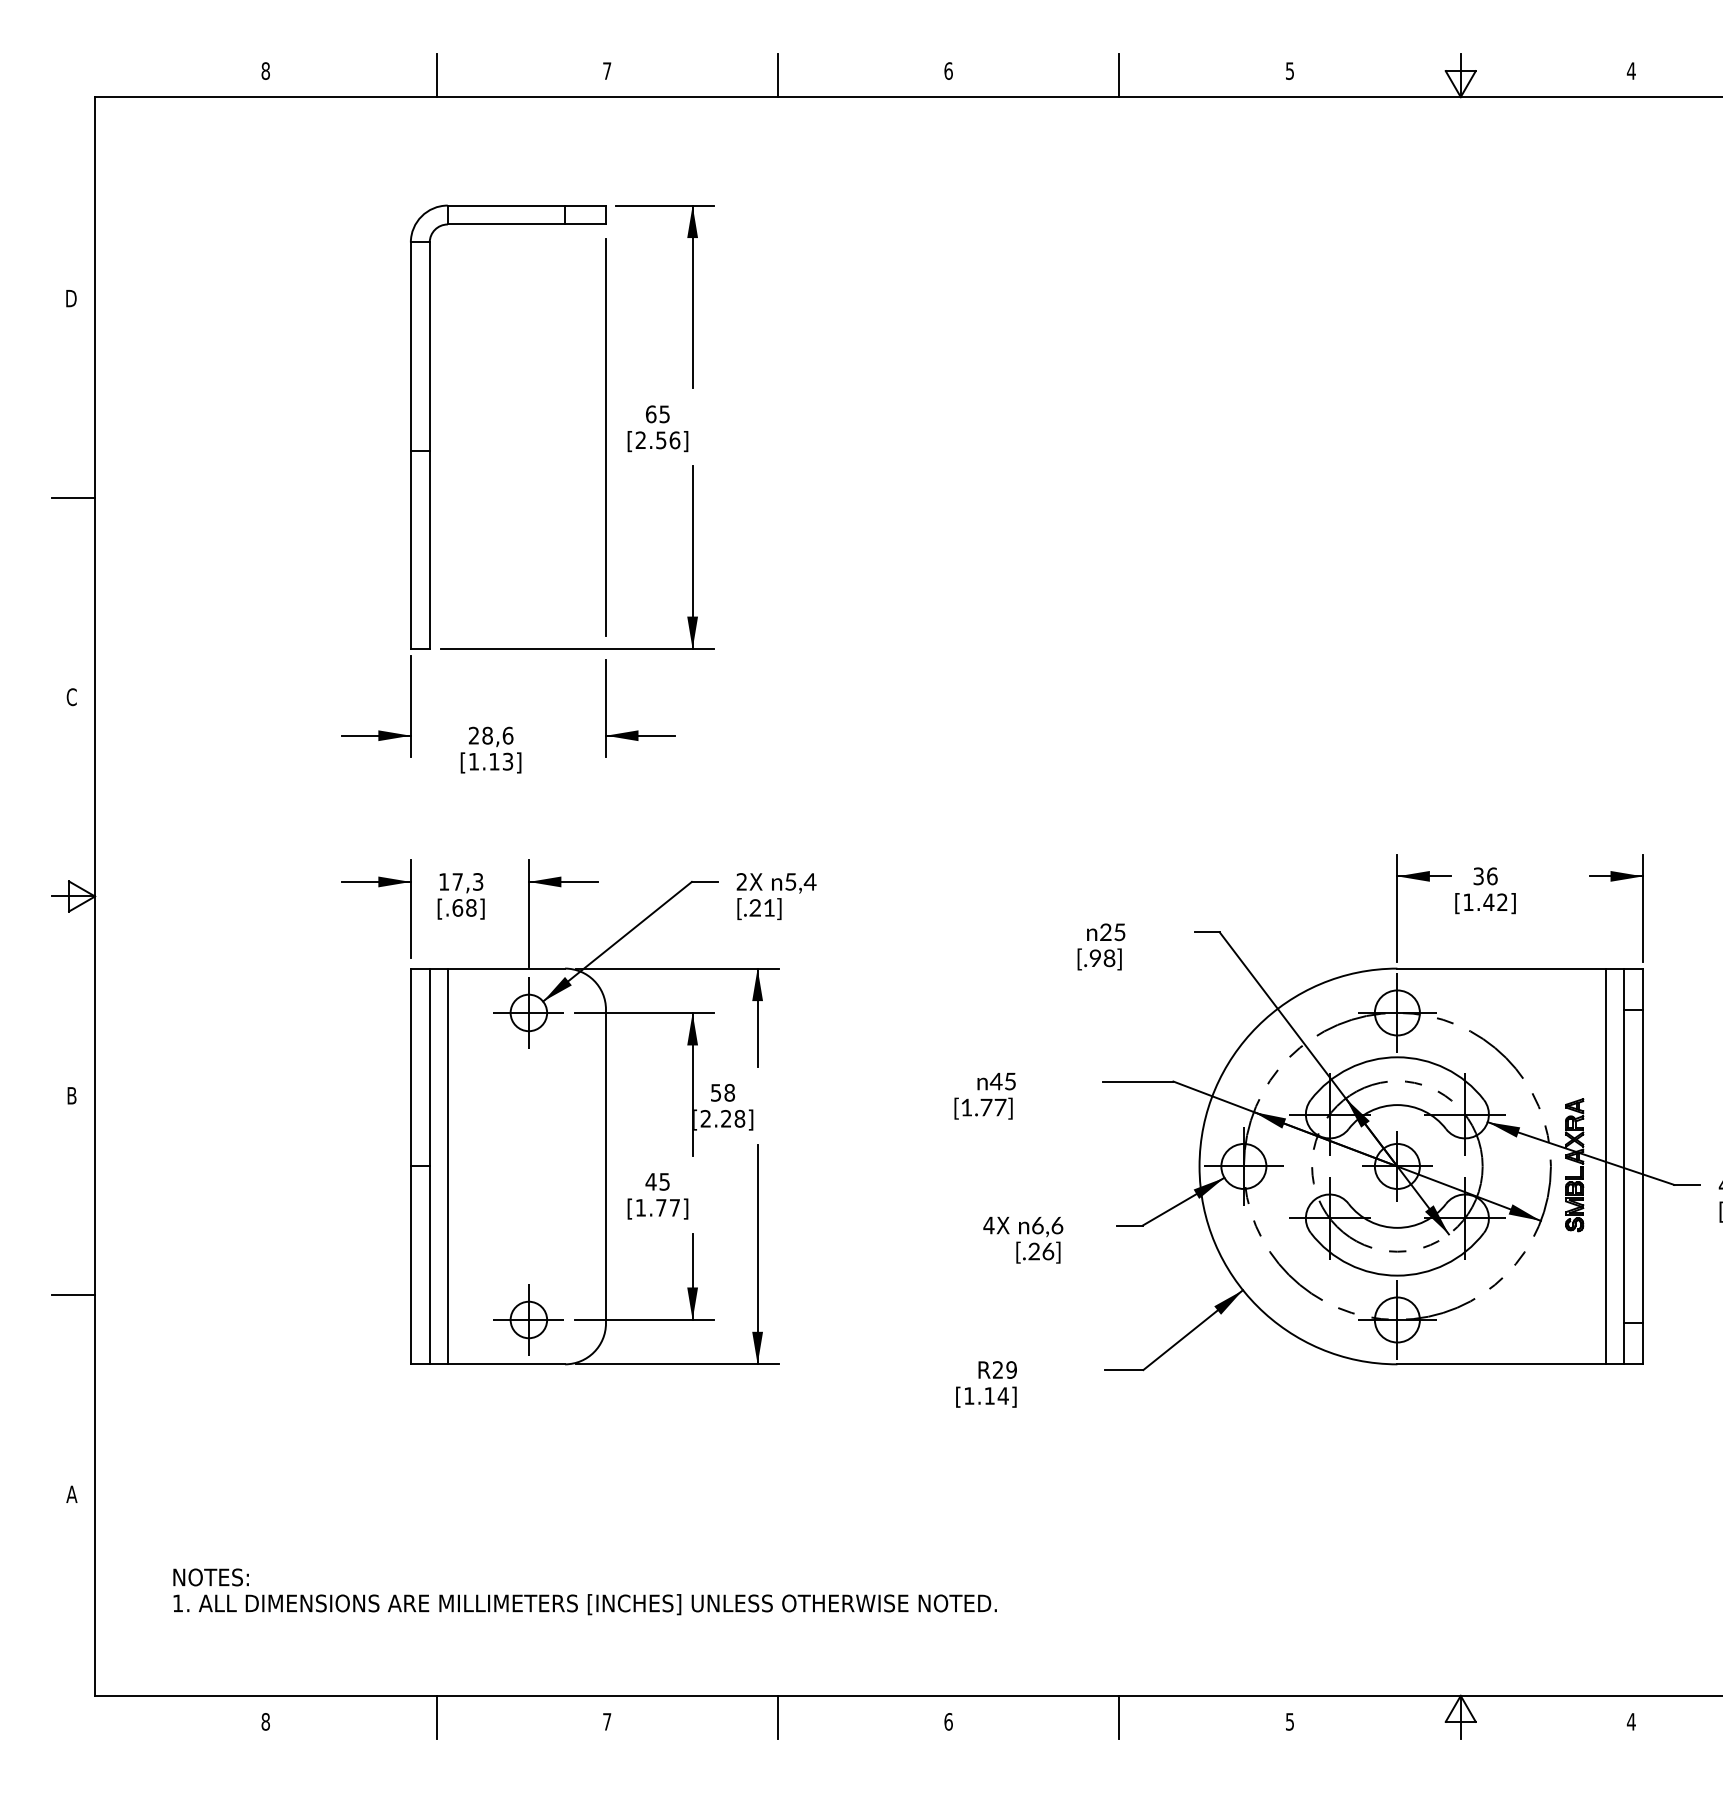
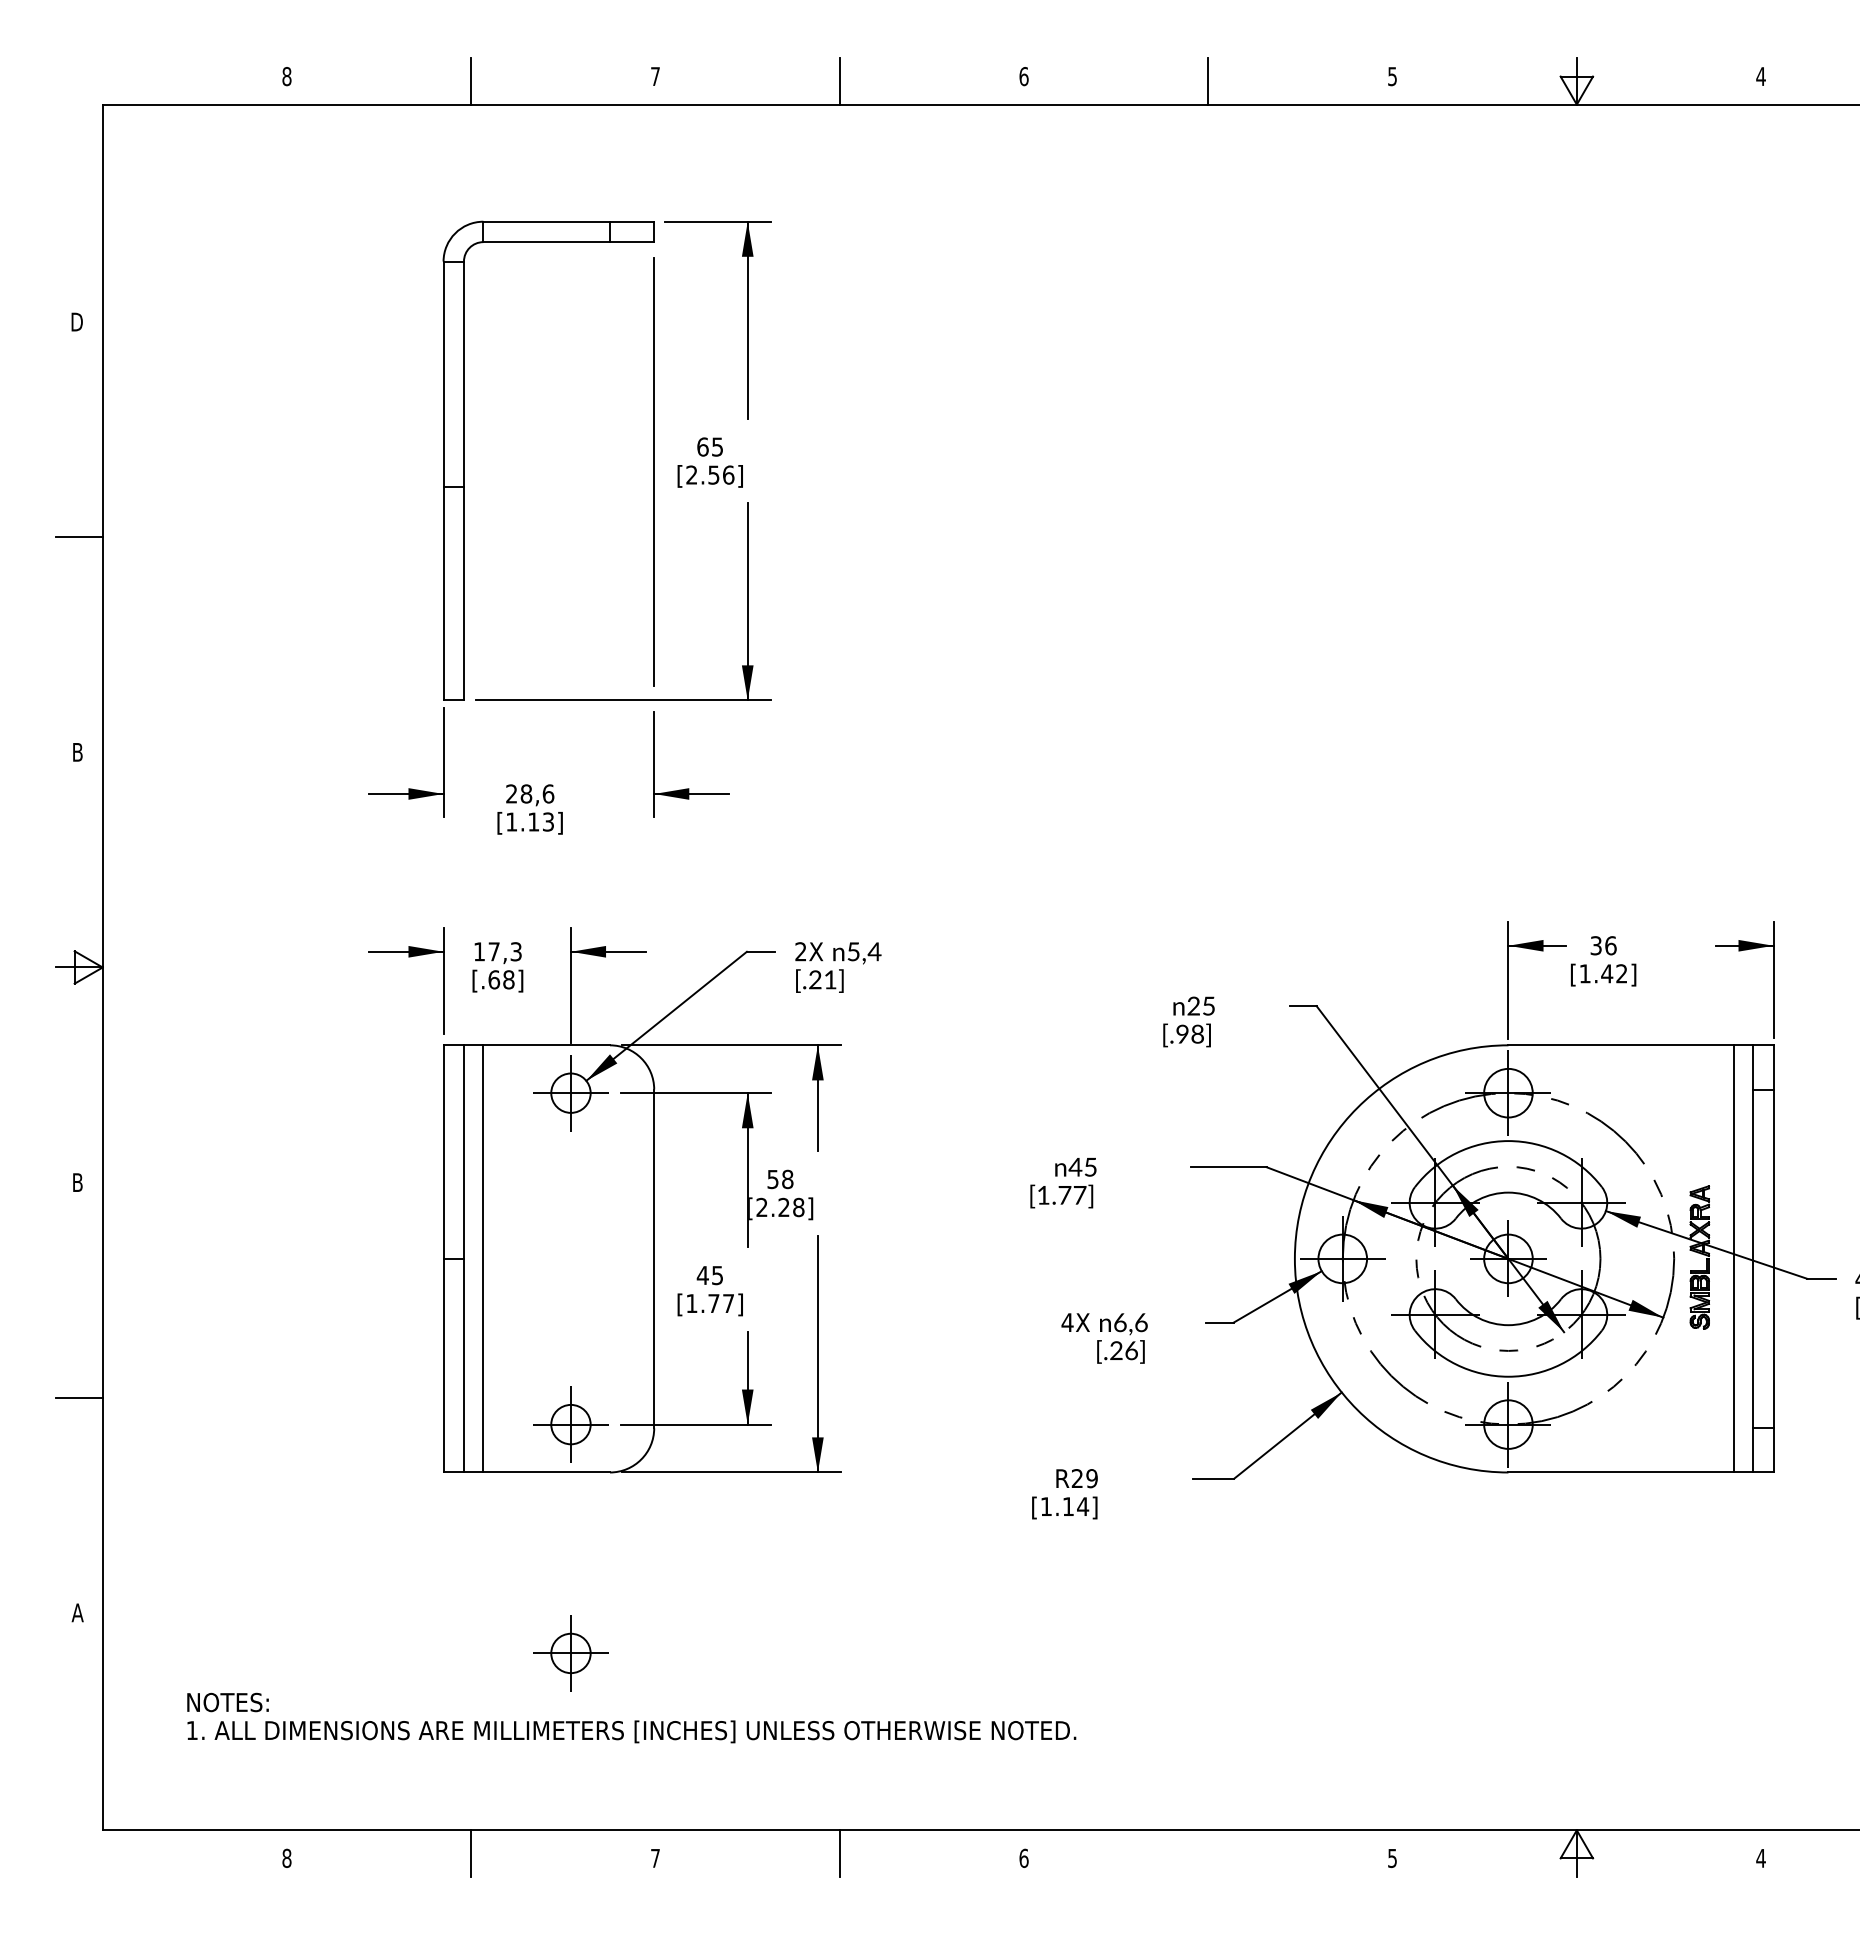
text: (71, 697) -> (77, 752), C -> B
part: (528, 1531) -> (570, 1652), added
line: (1119, 1717) -> (1208, 1853), removed

